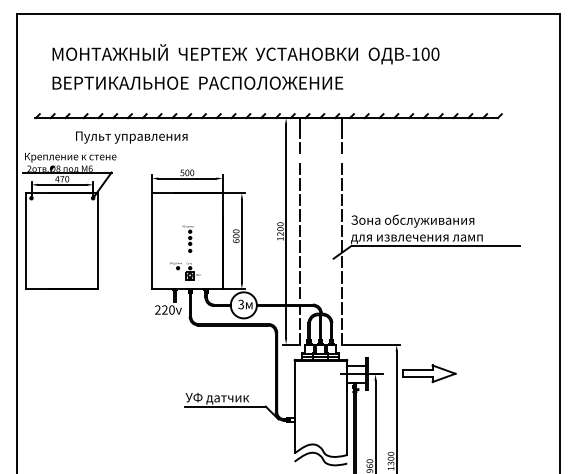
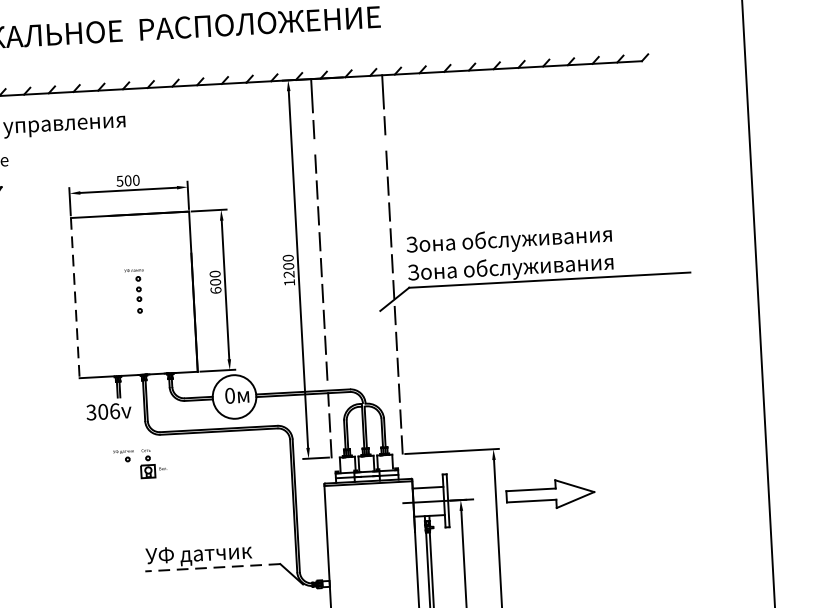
text: (416, 237) -> (516, 268), для извлечения ламп -> Зона обслуживания
line: (151, 241) -> (74, 298), solid -> dashed
part: (184, 271) -> (138, 464), moved
text: (241, 304) -> (230, 395), 3 -> 0
text: (164, 309) -> (102, 411), 220v -> 306v
line: (224, 406) -> (211, 567), solid -> dashed

